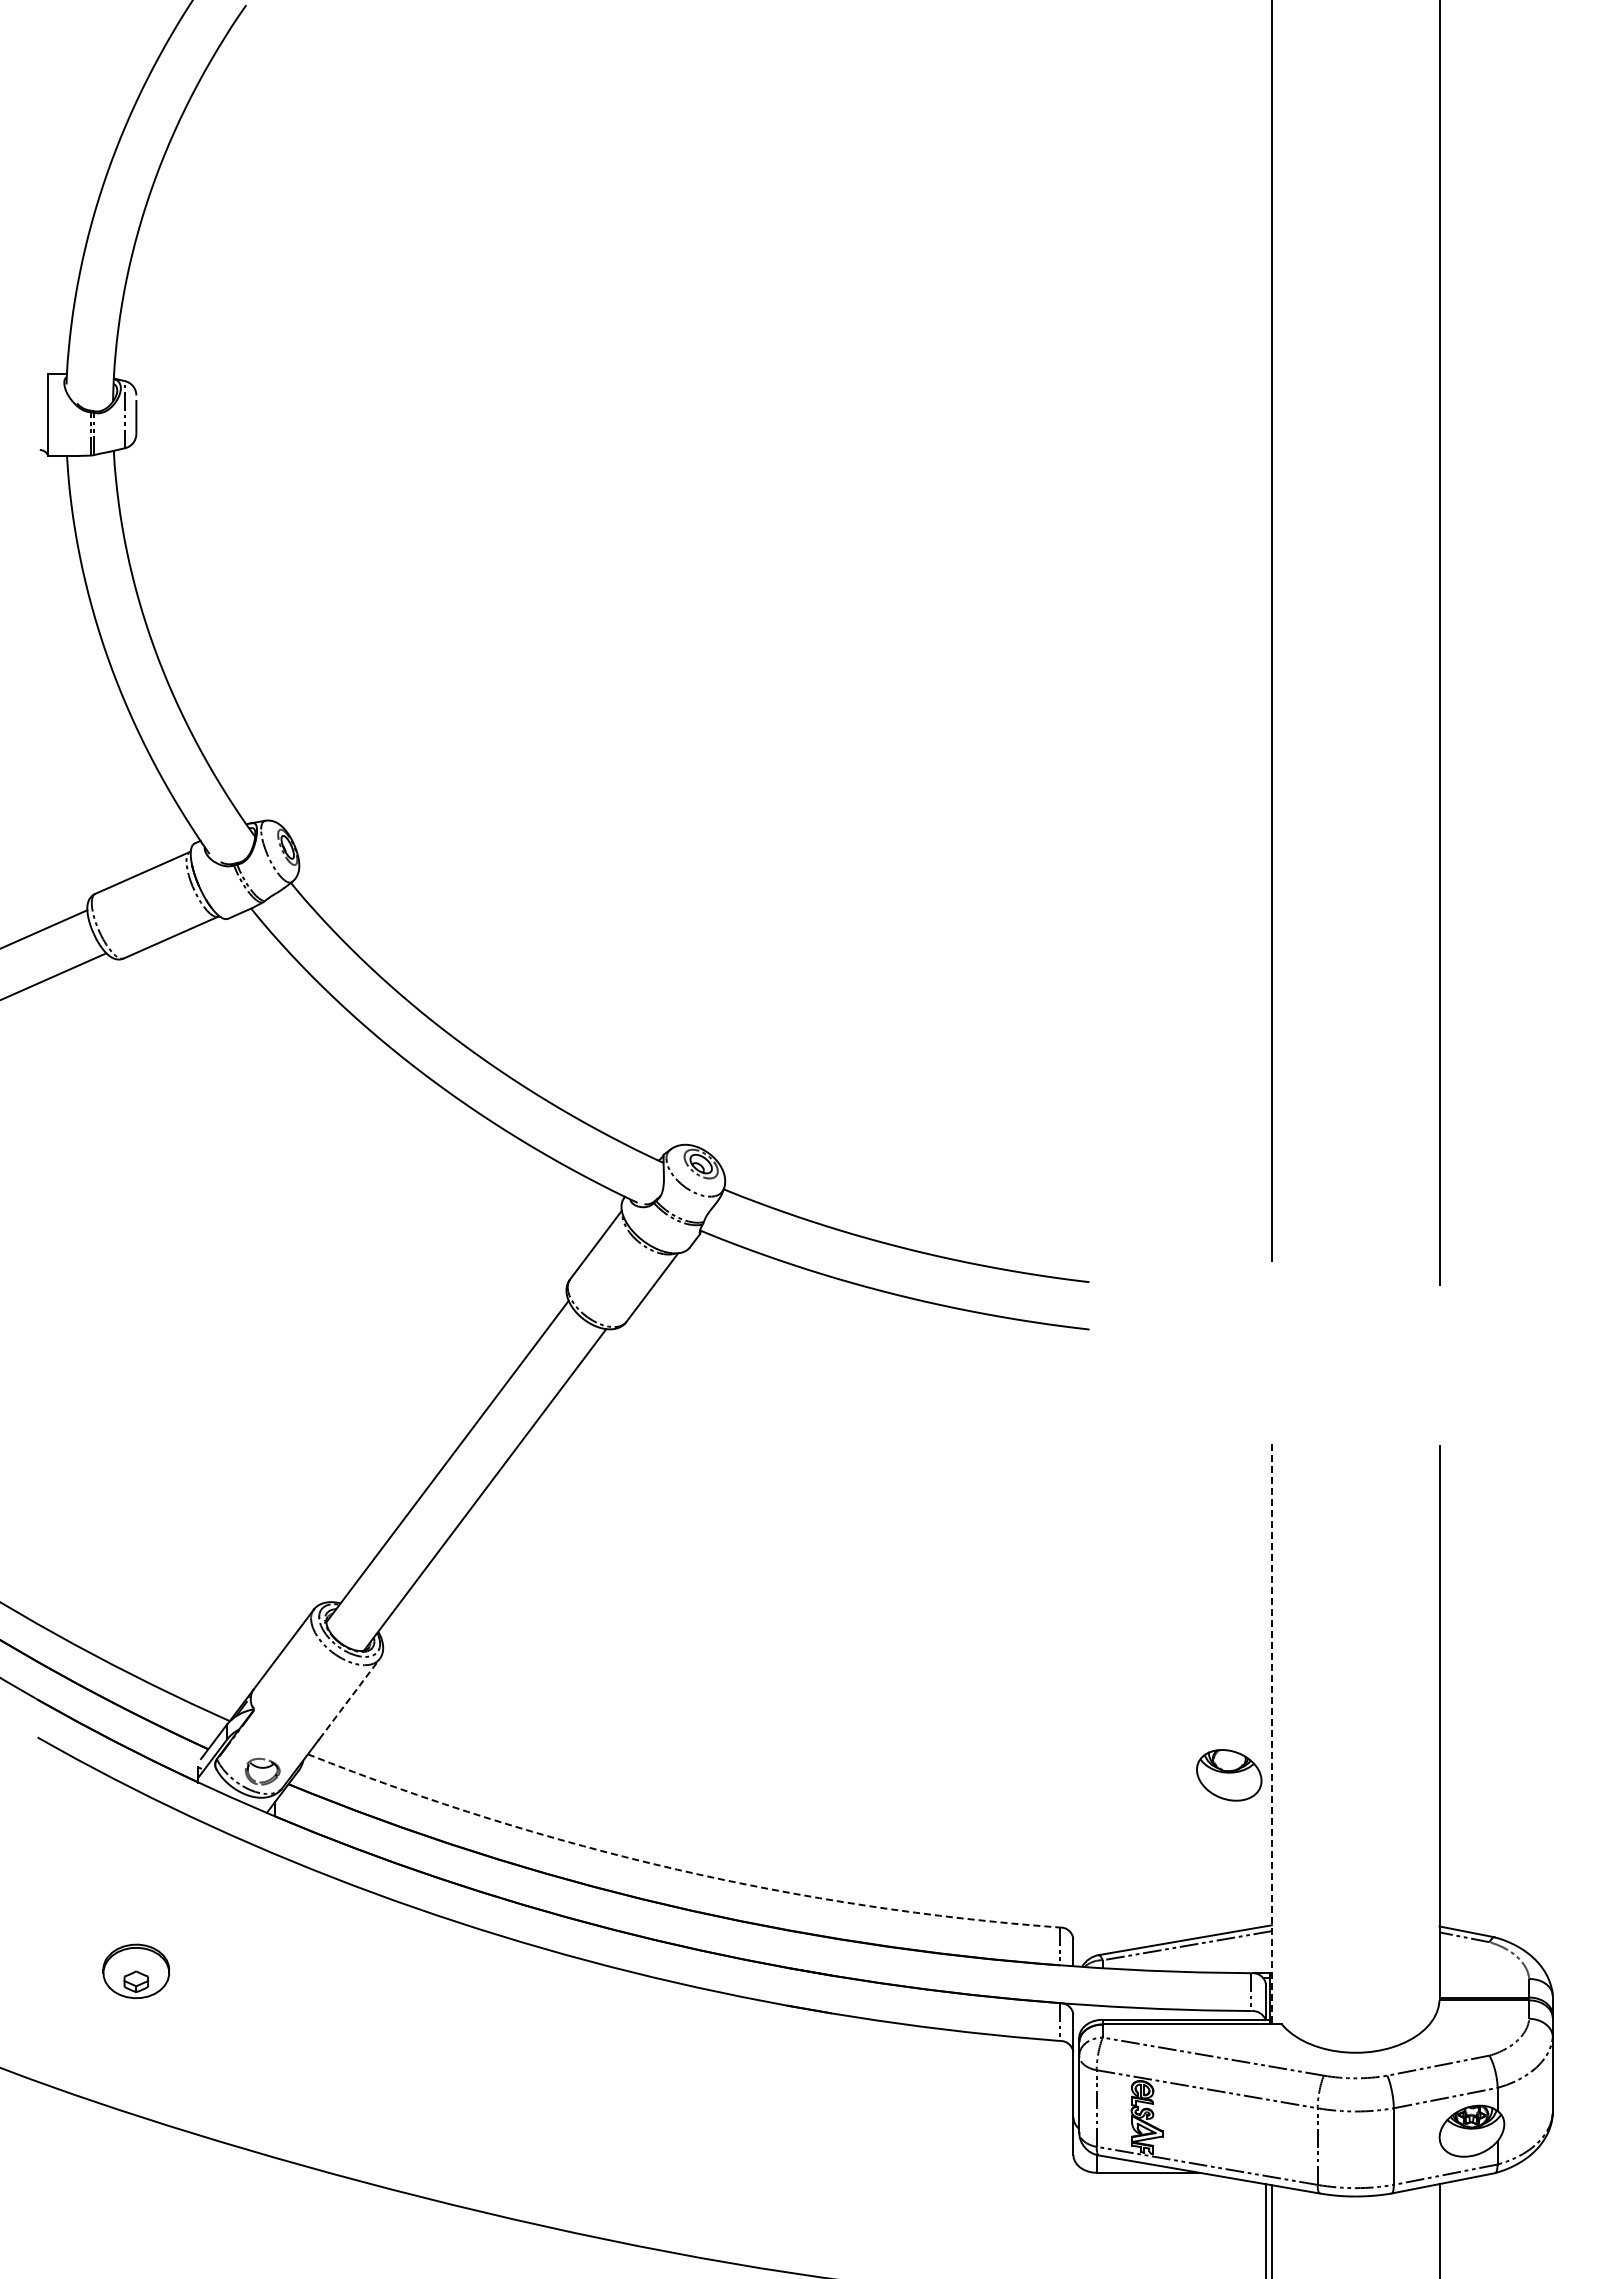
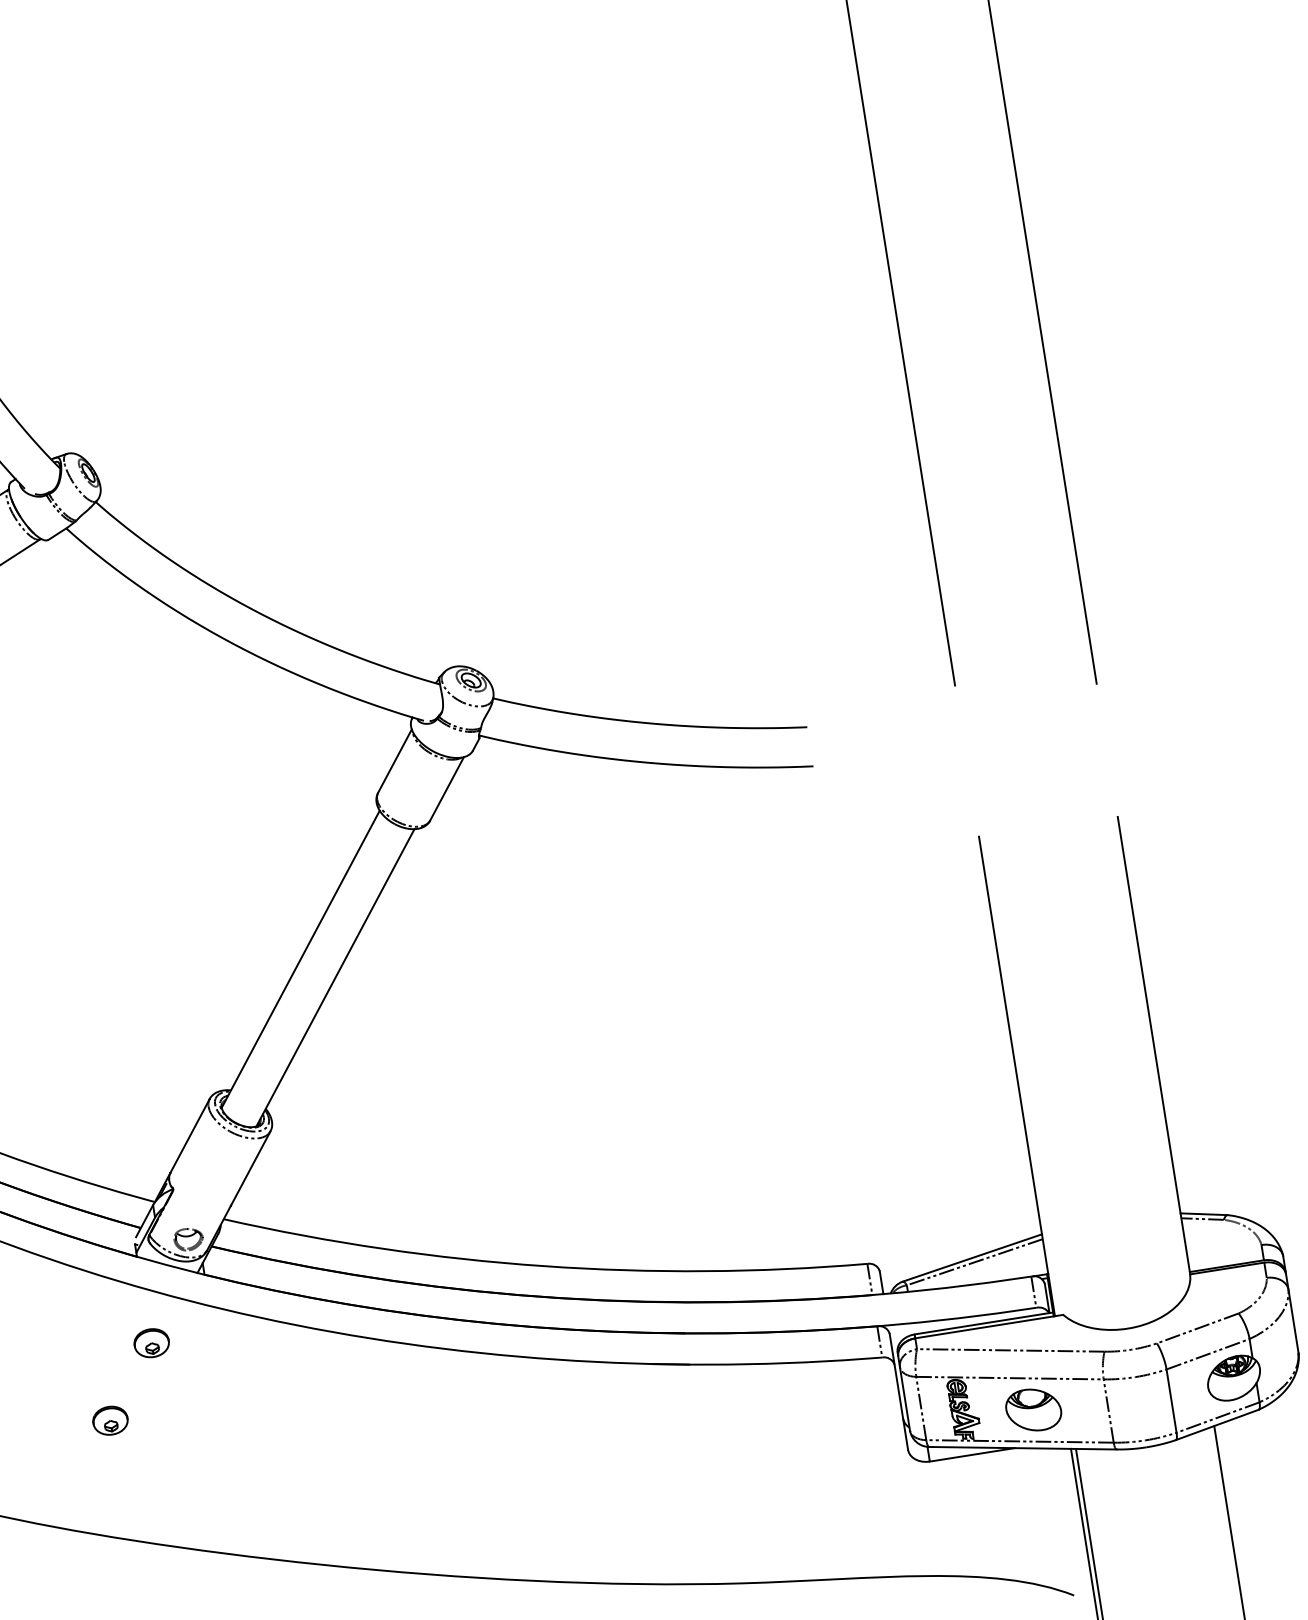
line: (349, 1699) -> (250, 1168), dashed -> solid
line: (1271, 1734) -> (1016, 1076), dashed -> solid
part: (1229, 1775) -> (1033, 1410), moved
arc: (677, 1869) -> (543, 1265), dashed -> solid
part: (199, 1886) -> (151, 1342), added
part: (136, 1970) -> (110, 1420), size x0.62

